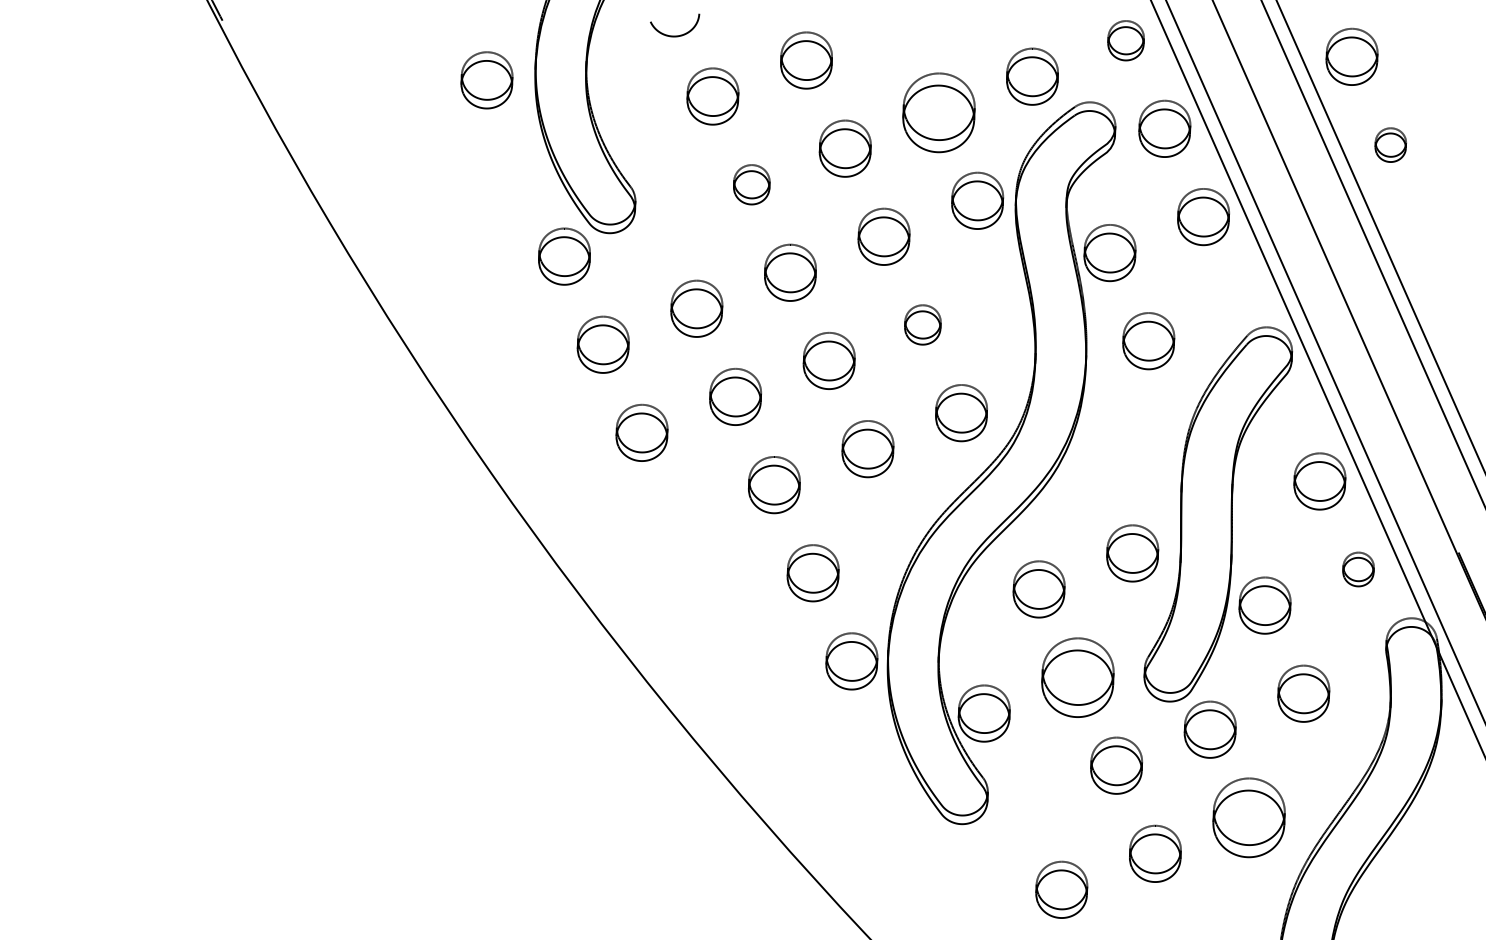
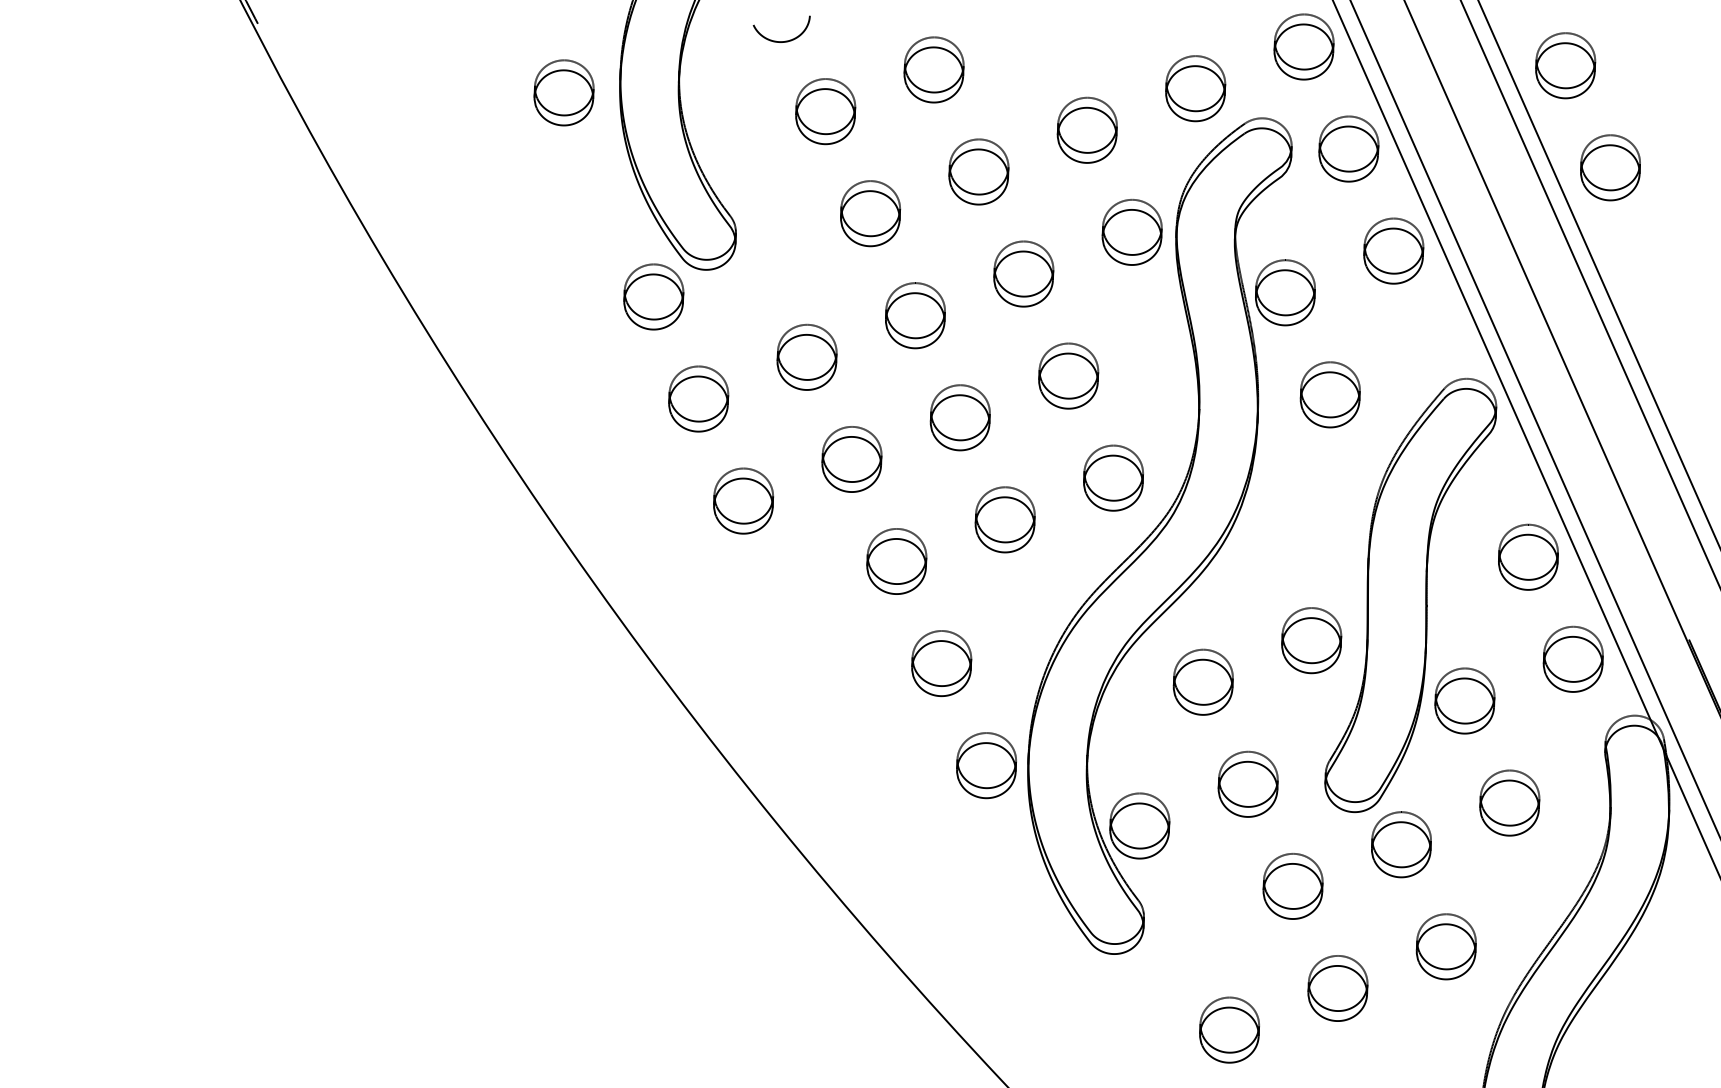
part: (1125, 40) -> (1303, 46), size x1.43
part: (938, 111) -> (1086, 129), size x0.71
part: (1390, 144) -> (1610, 167), size x1.67
part: (751, 184) -> (870, 213), size x1.43
part: (922, 324) -> (1068, 375), size x1.43
part: (1357, 568) -> (1572, 658), size x1.67
part: (1077, 676) -> (1247, 783), size x0.71
part: (1248, 817) -> (1445, 946), size x0.71

